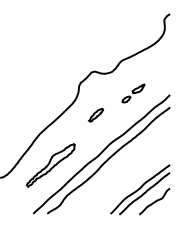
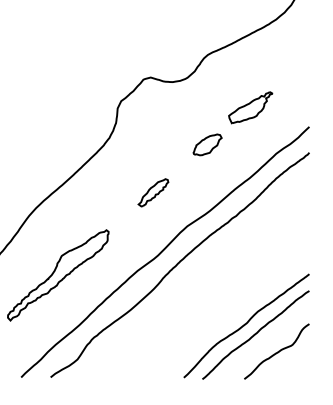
part: (133, 93) -> (232, 123), size x1.67
part: (95, 115) -> (152, 193), moved

